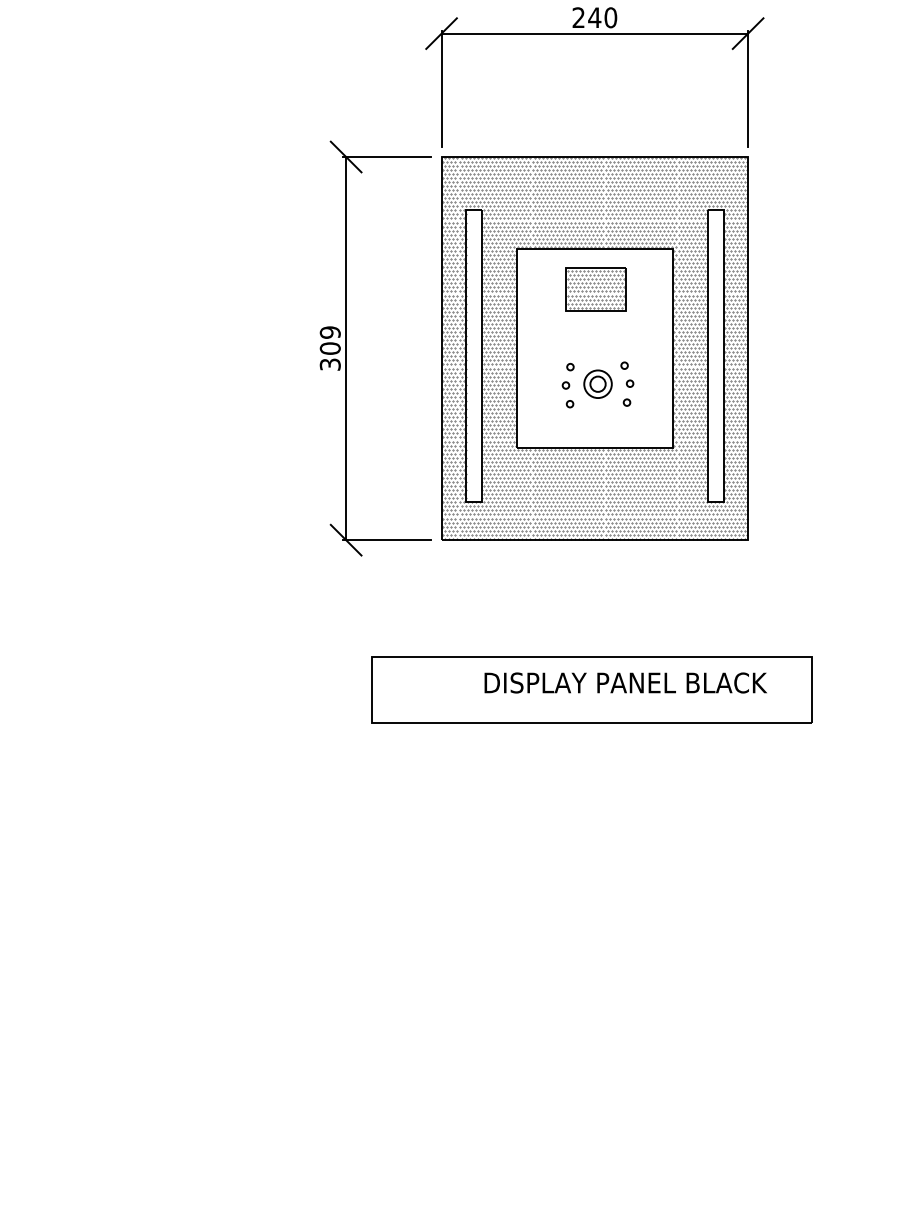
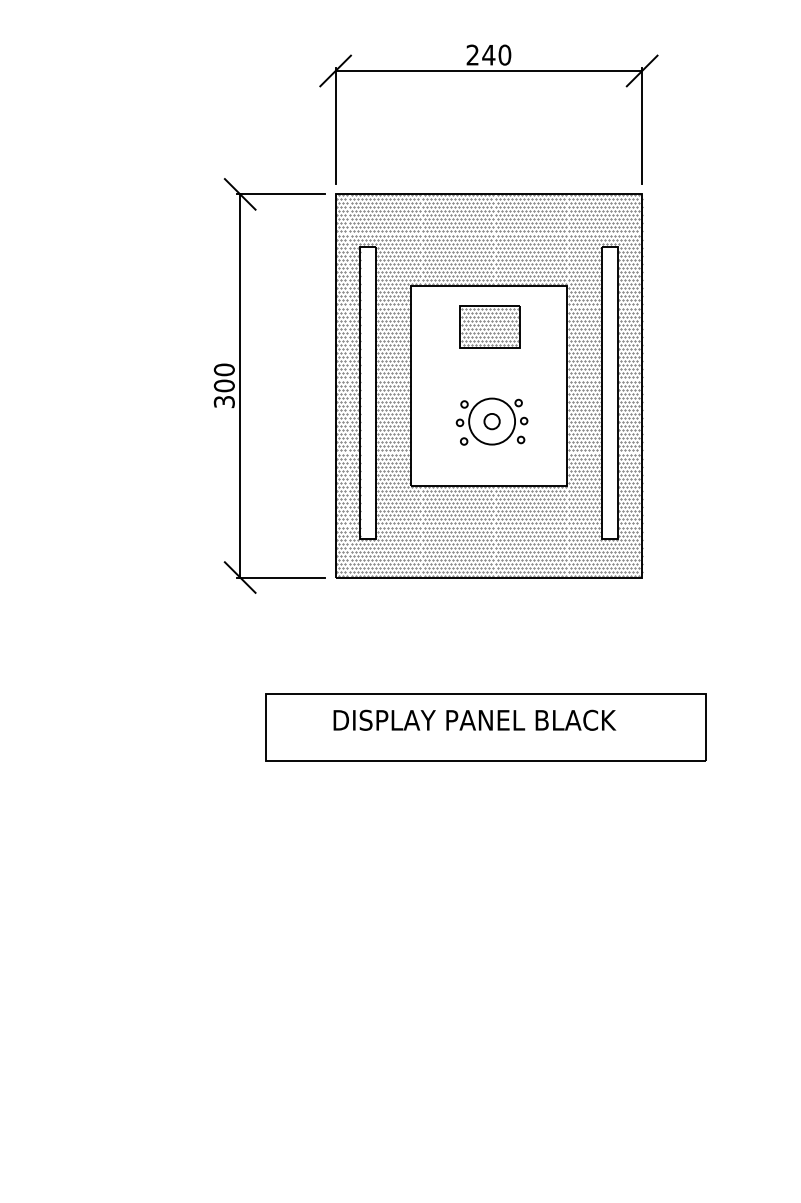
text: (330, 332) -> (224, 369), 309 -> 300
circle: (598, 384) -> (492, 421), size x1.67
text: (625, 682) -> (474, 719), moved

